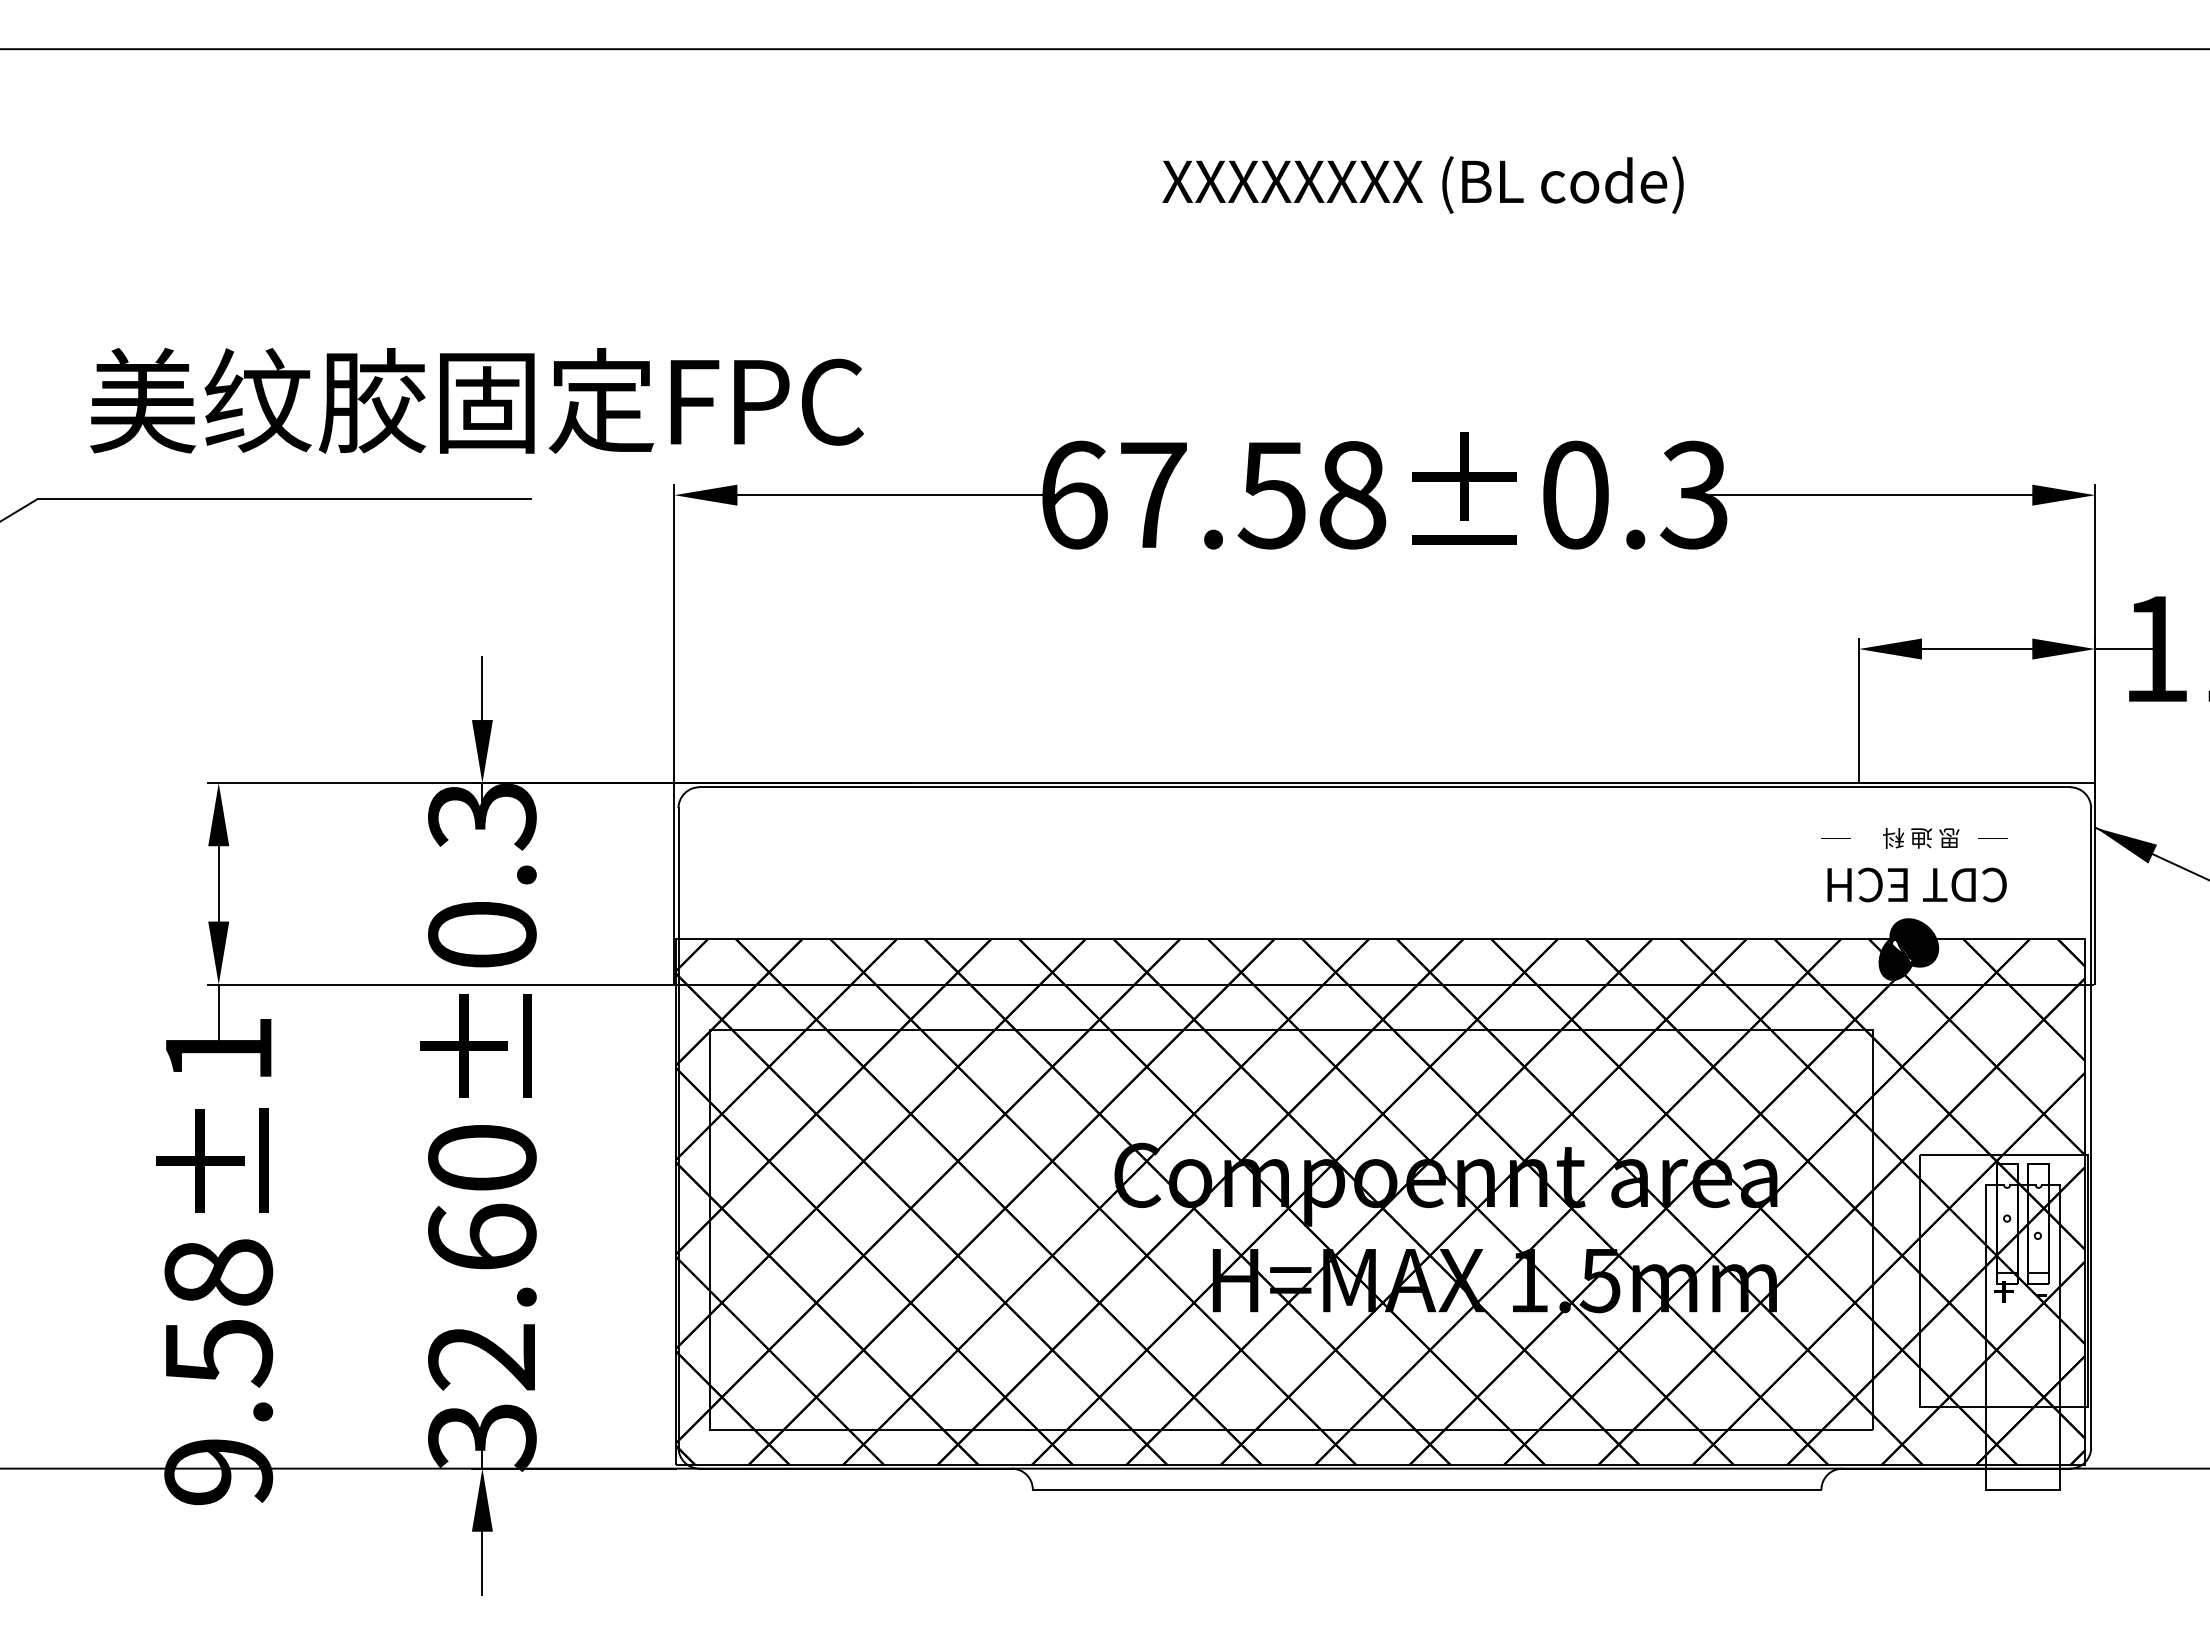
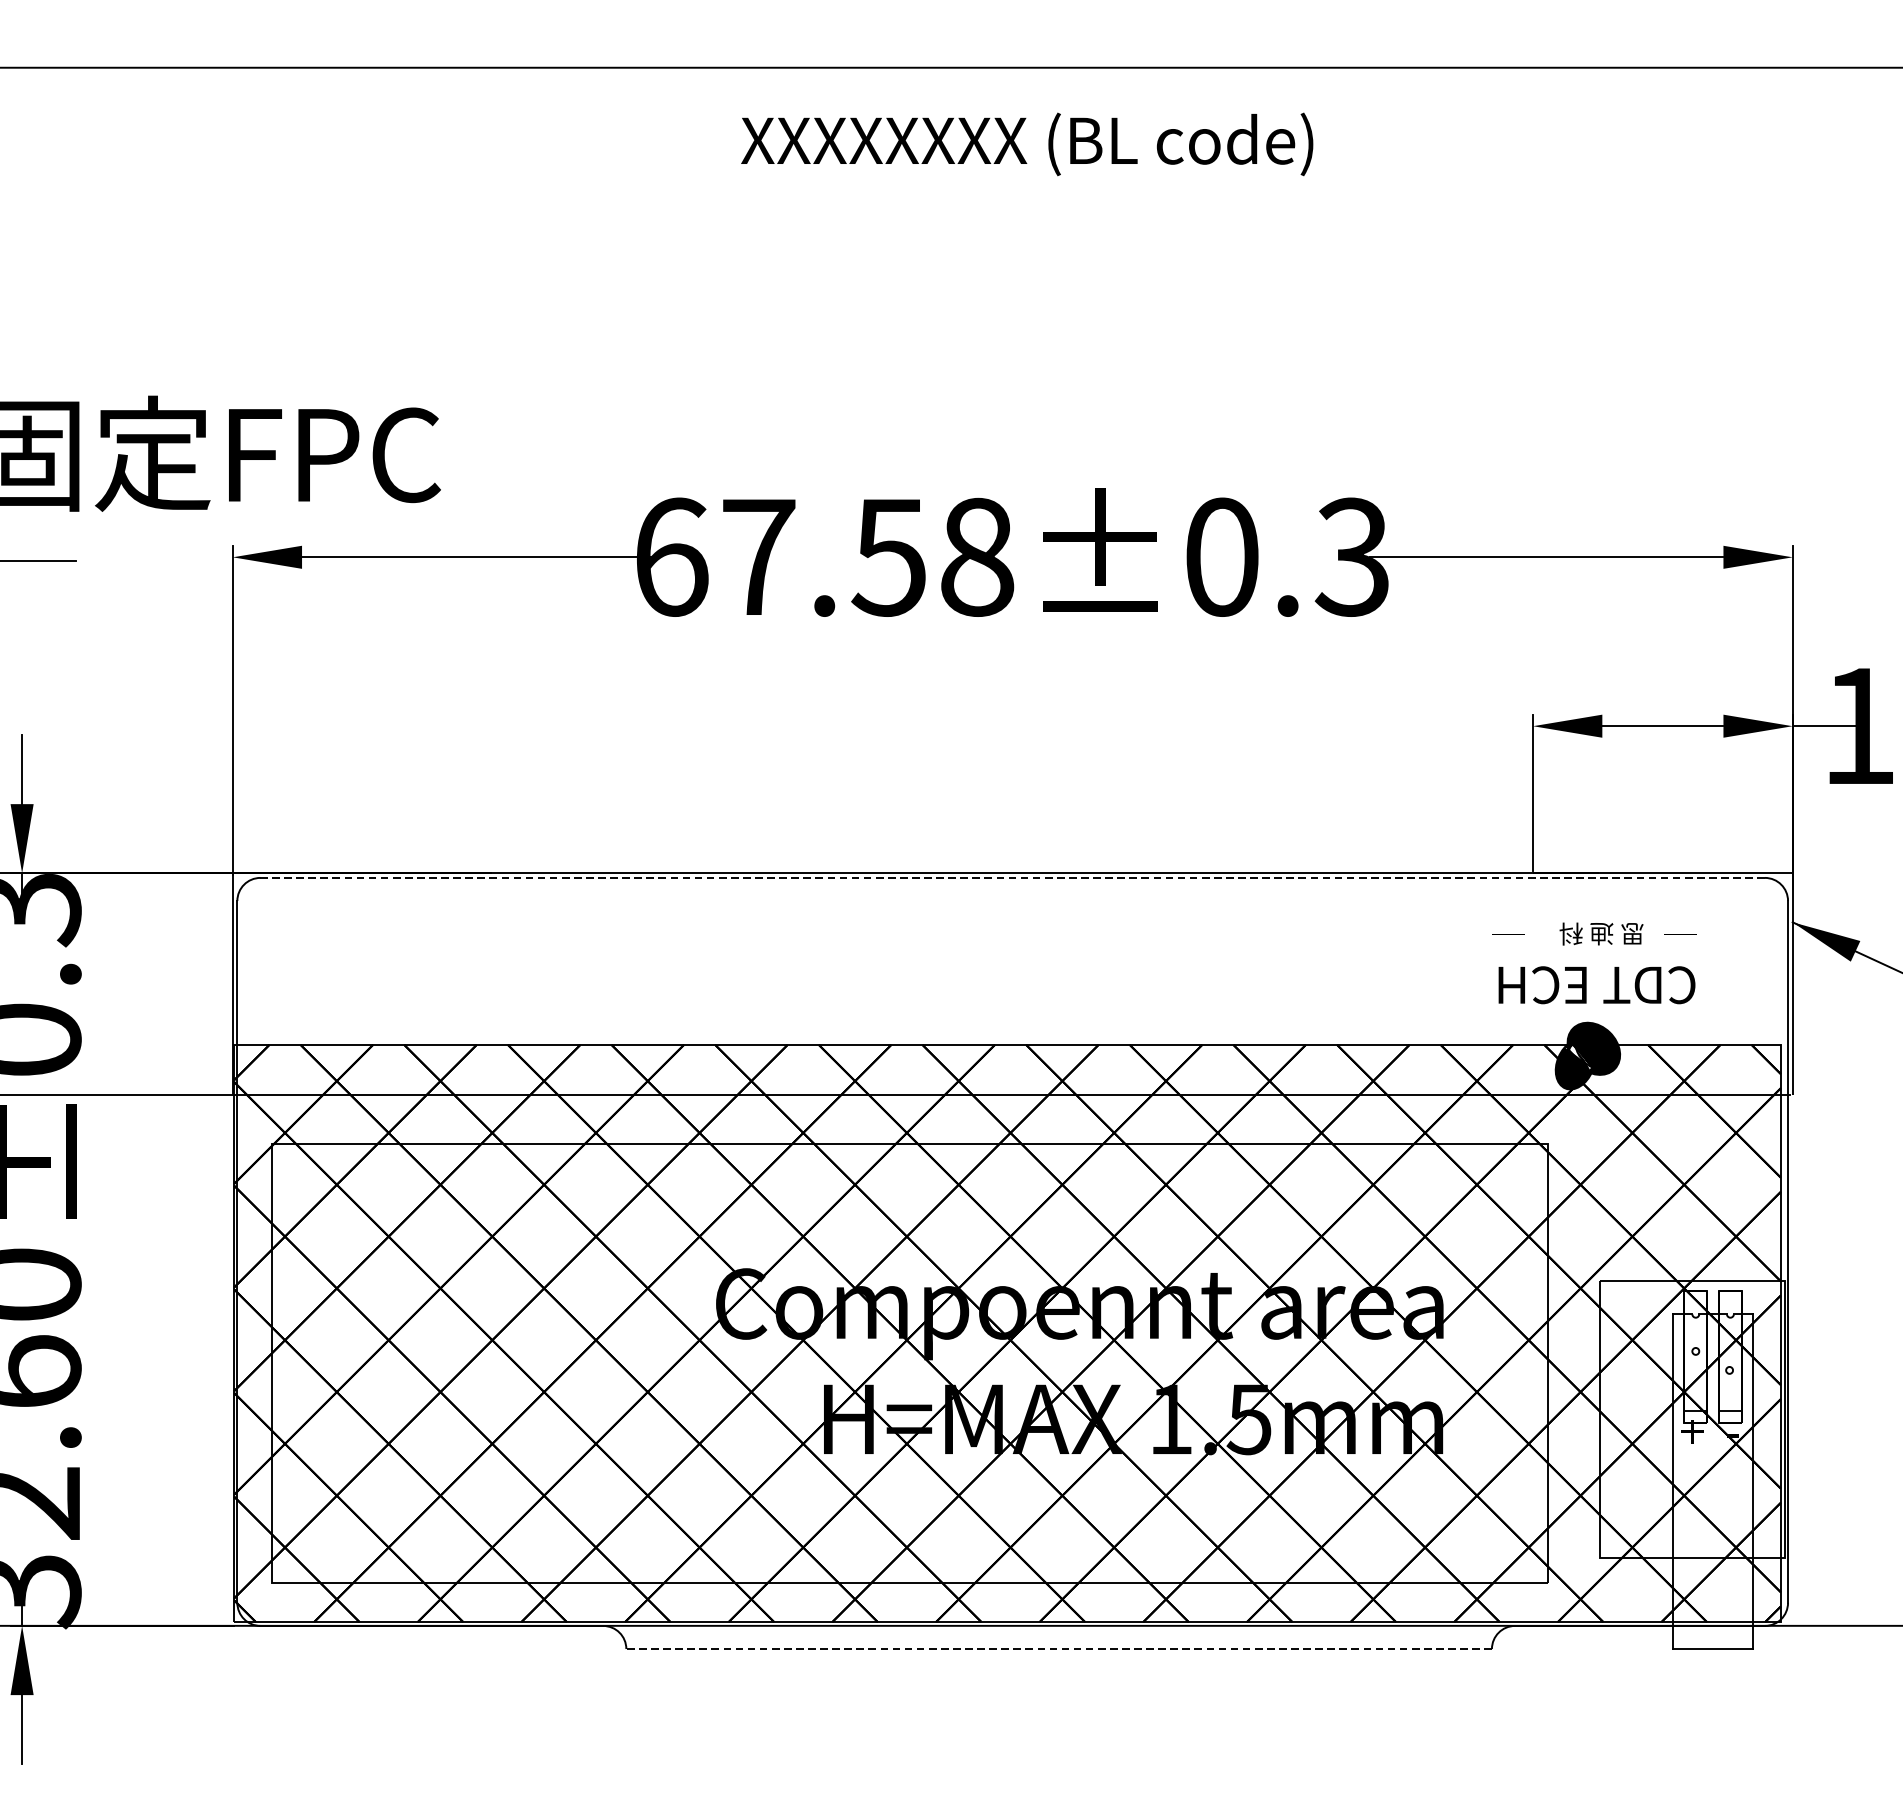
text: (1422, 184) -> (1026, 143), moved
line: (1384, 787) -> (1012, 878), solid -> dashed
line: (1426, 1489) -> (1058, 1648), solid -> dashed

